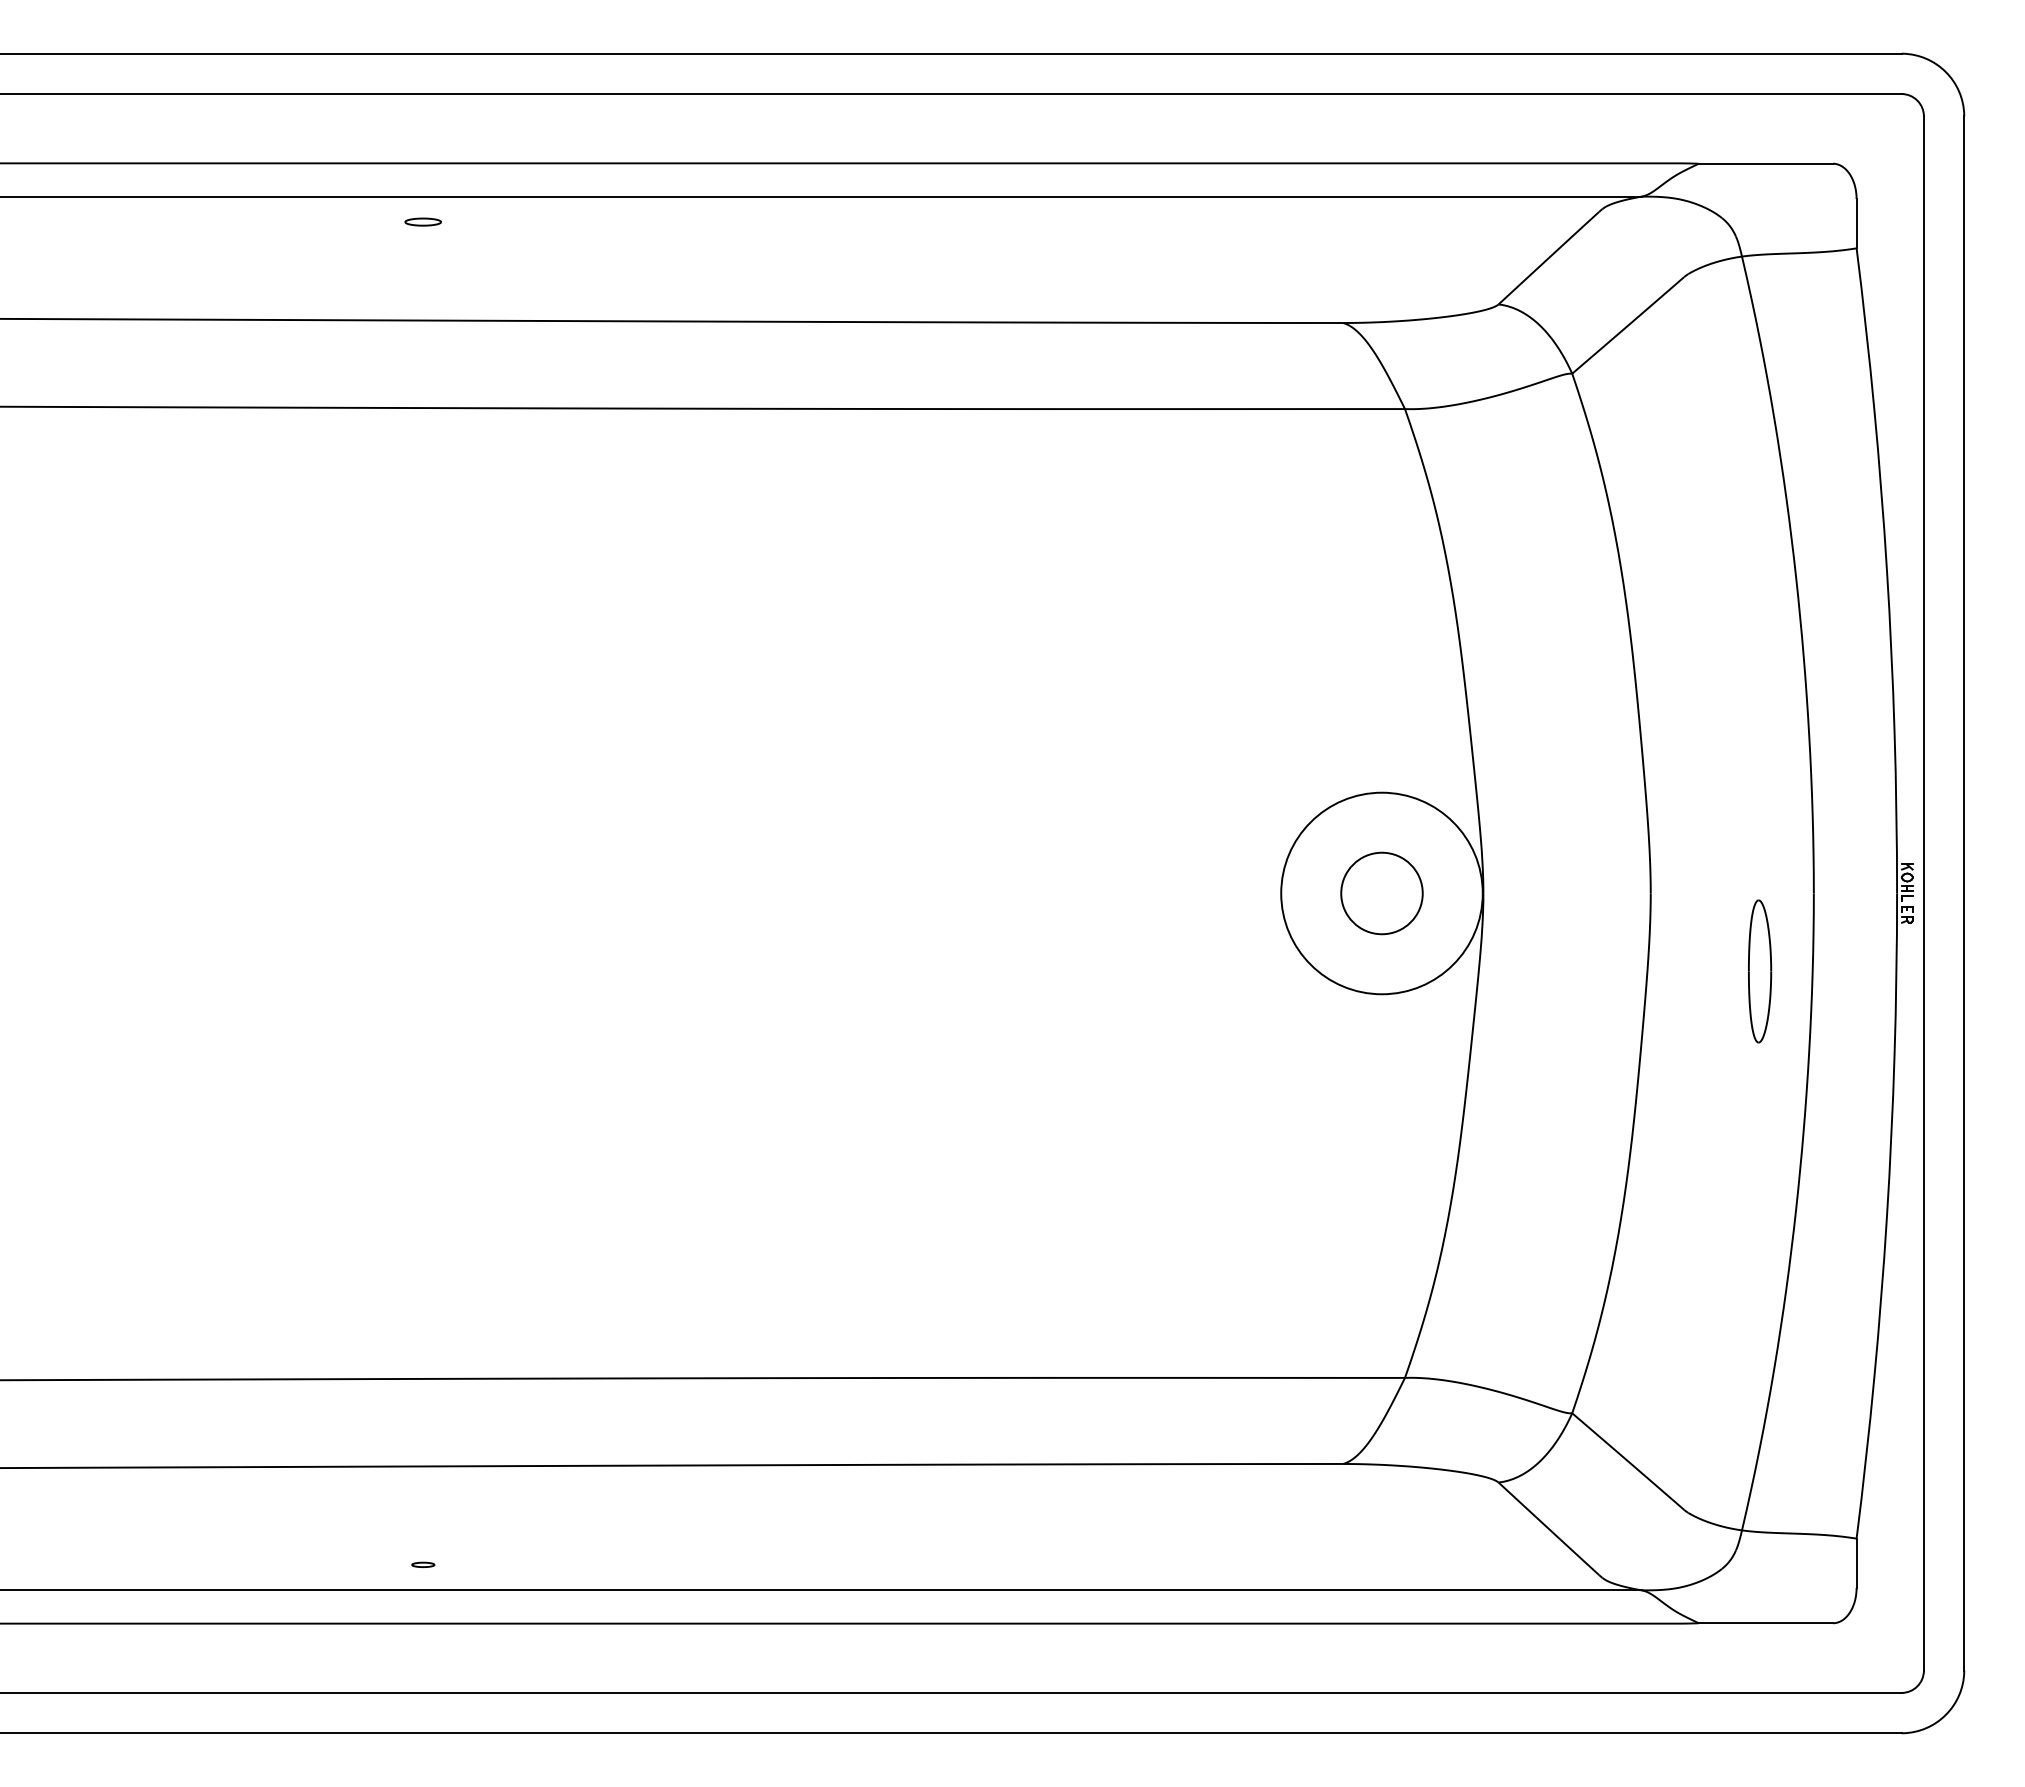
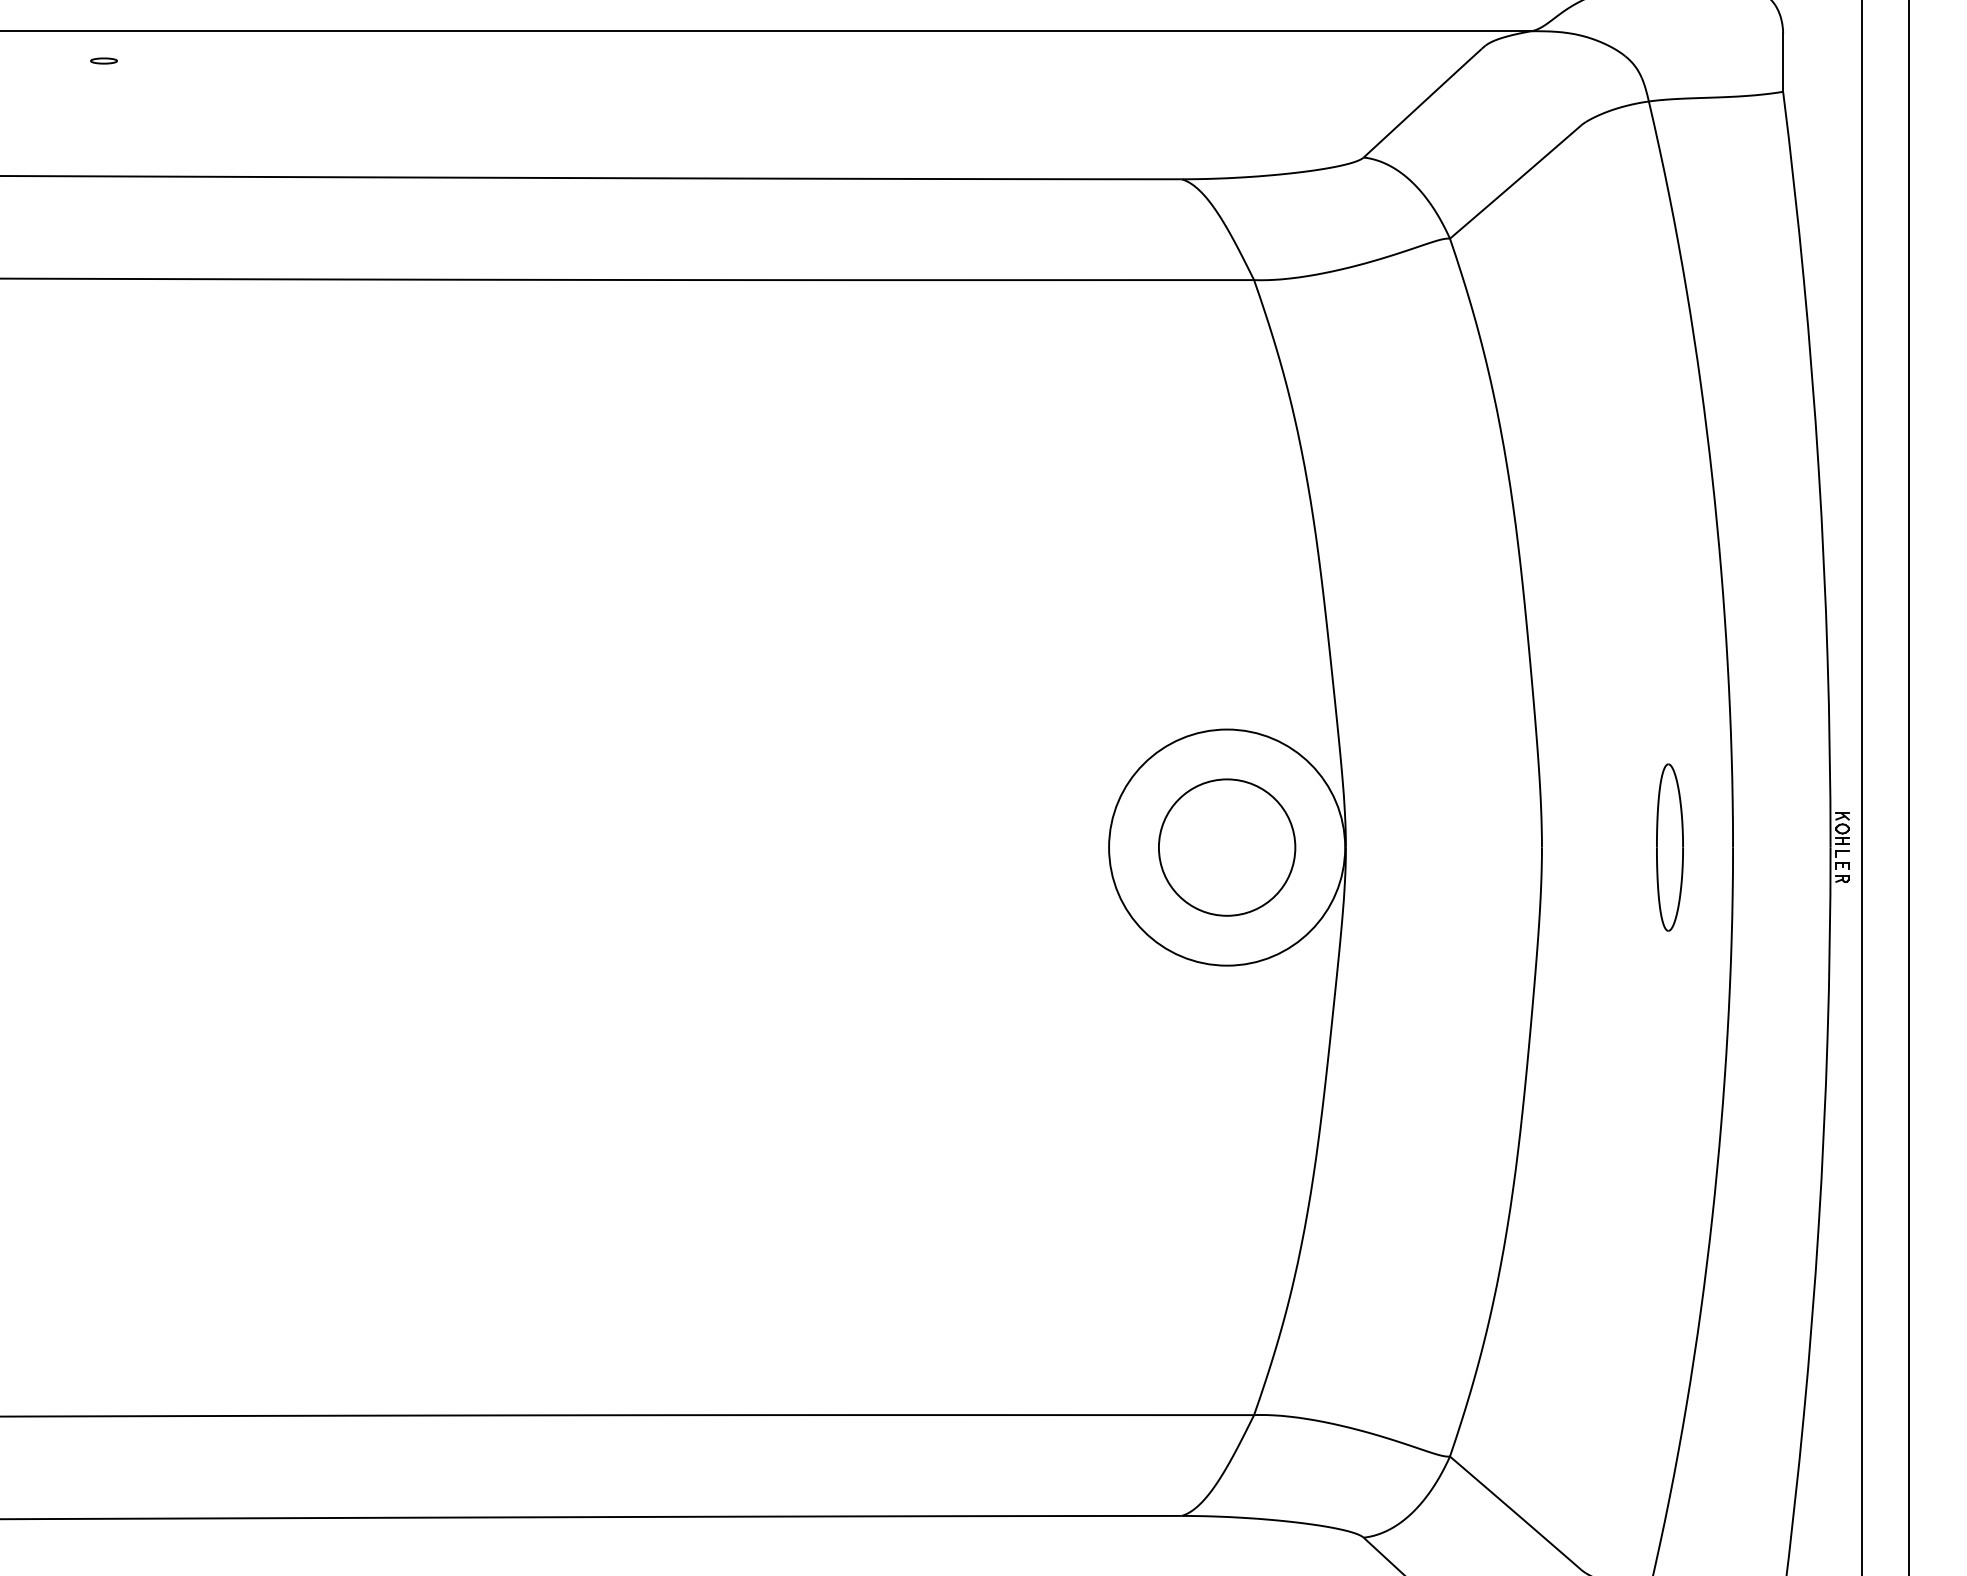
part: (423, 221) -> (104, 60), size x0.62
circle: (1381, 893) -> (1226, 847), size x1.43
part: (1760, 971) -> (1670, 847), moved

